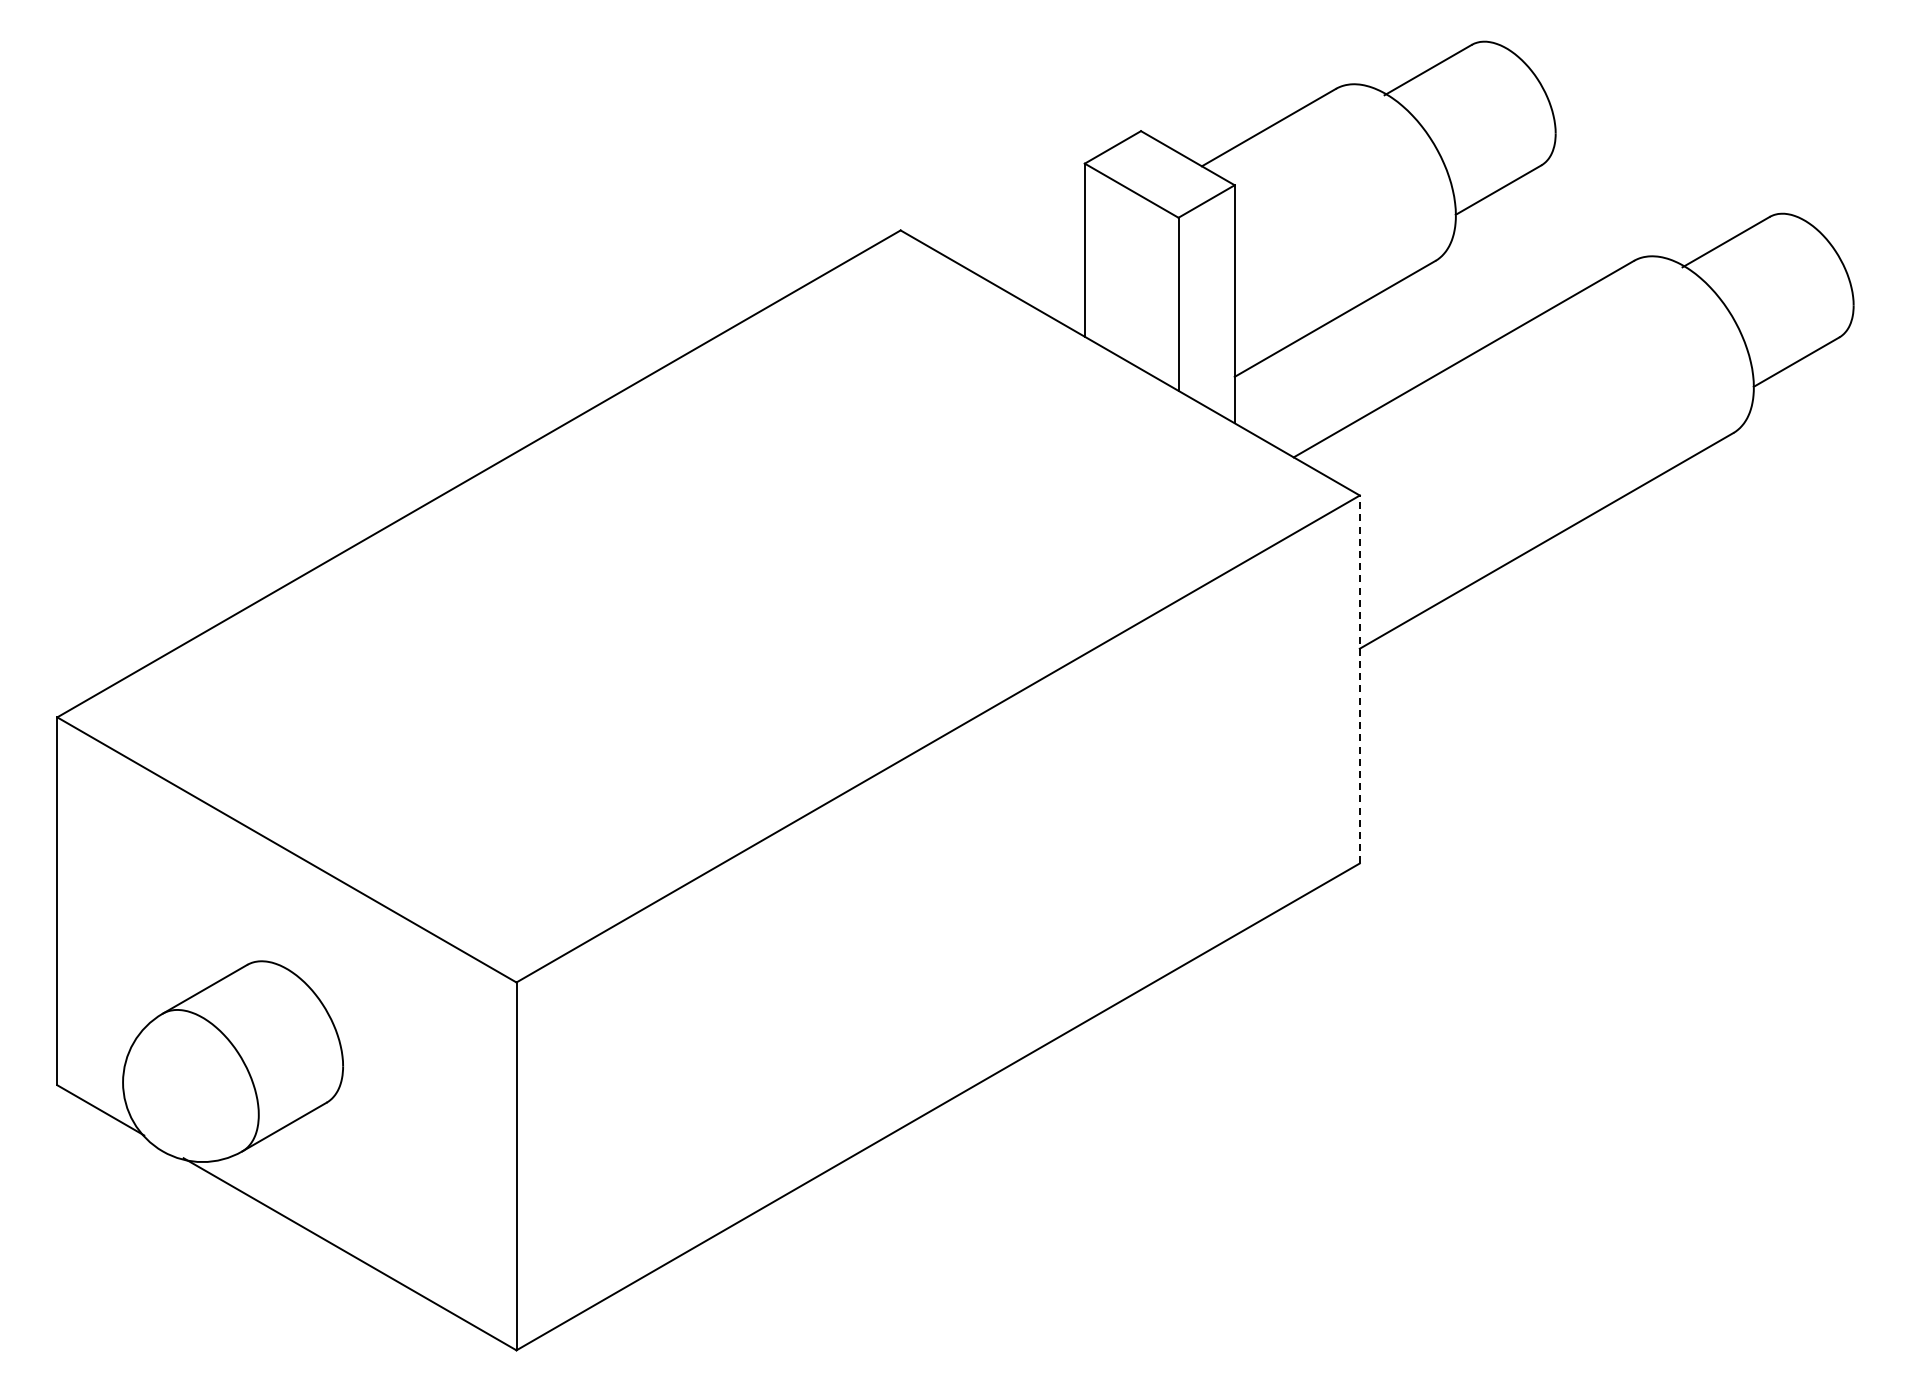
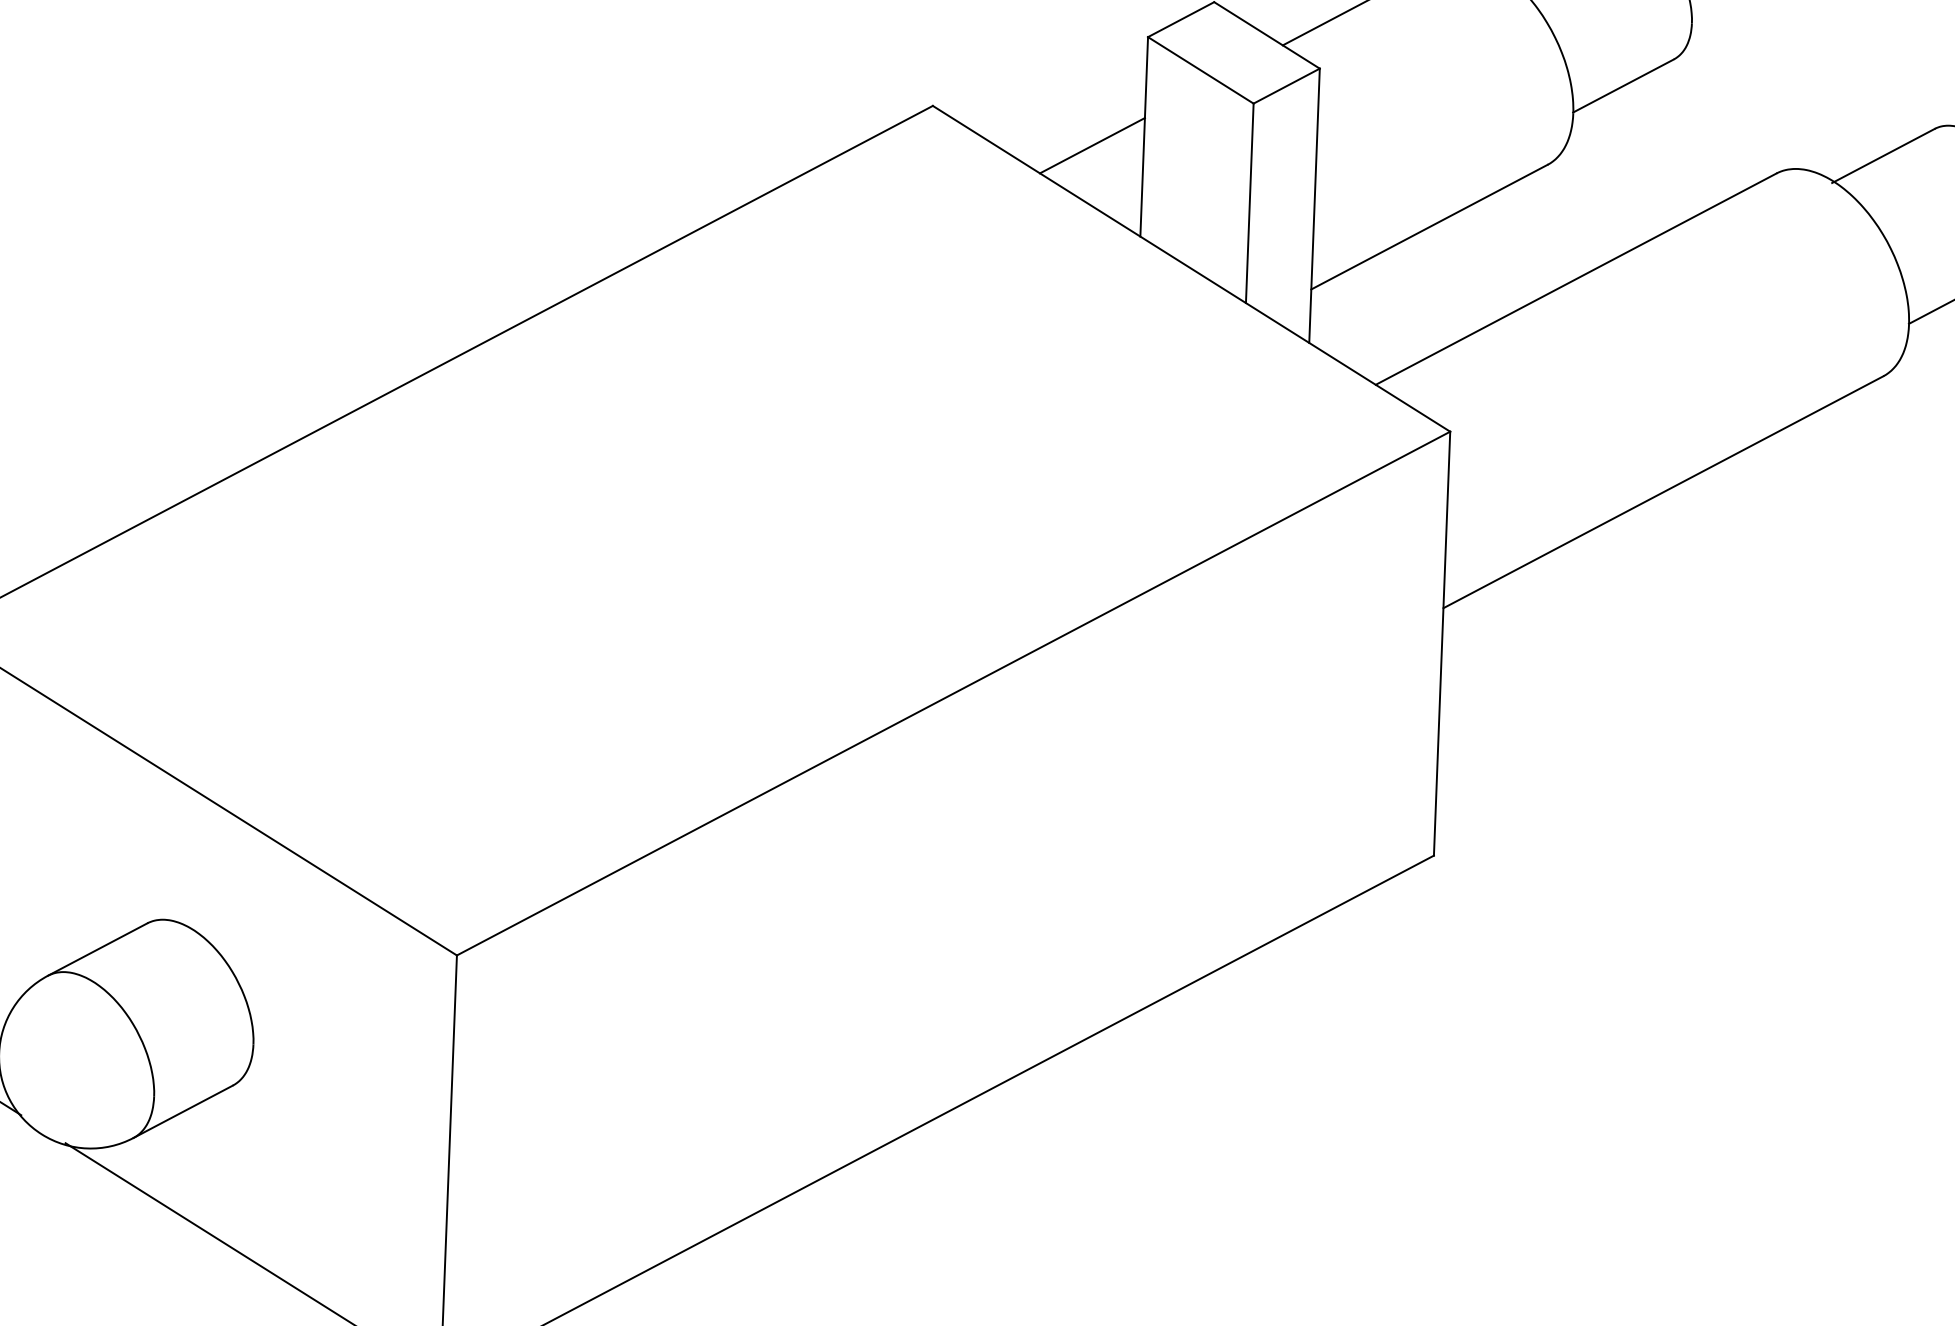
line: (1039, 259) -> (1091, 145), added
line: (1359, 679) -> (1441, 643), dashed -> solid

